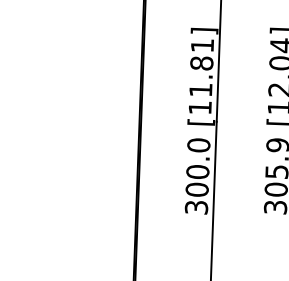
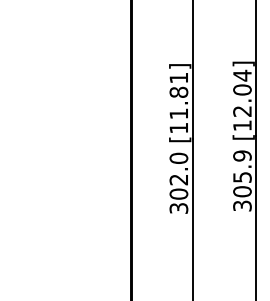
text: (197, 171) -> (178, 179), 300.0 -> 302.0

